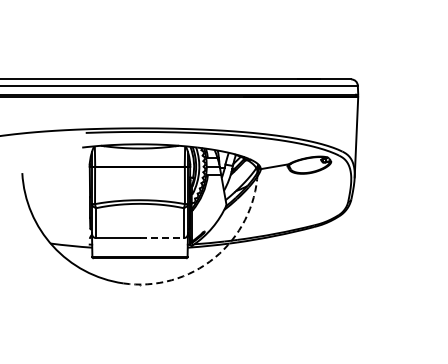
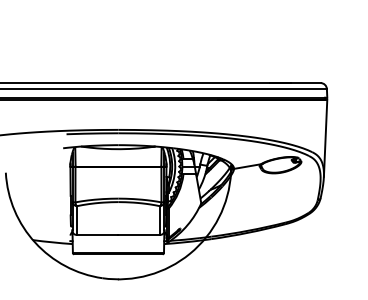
line: (161, 238) -> (139, 235), dashed -> solid
arc: (214, 257) -> (189, 253), dashed -> solid

